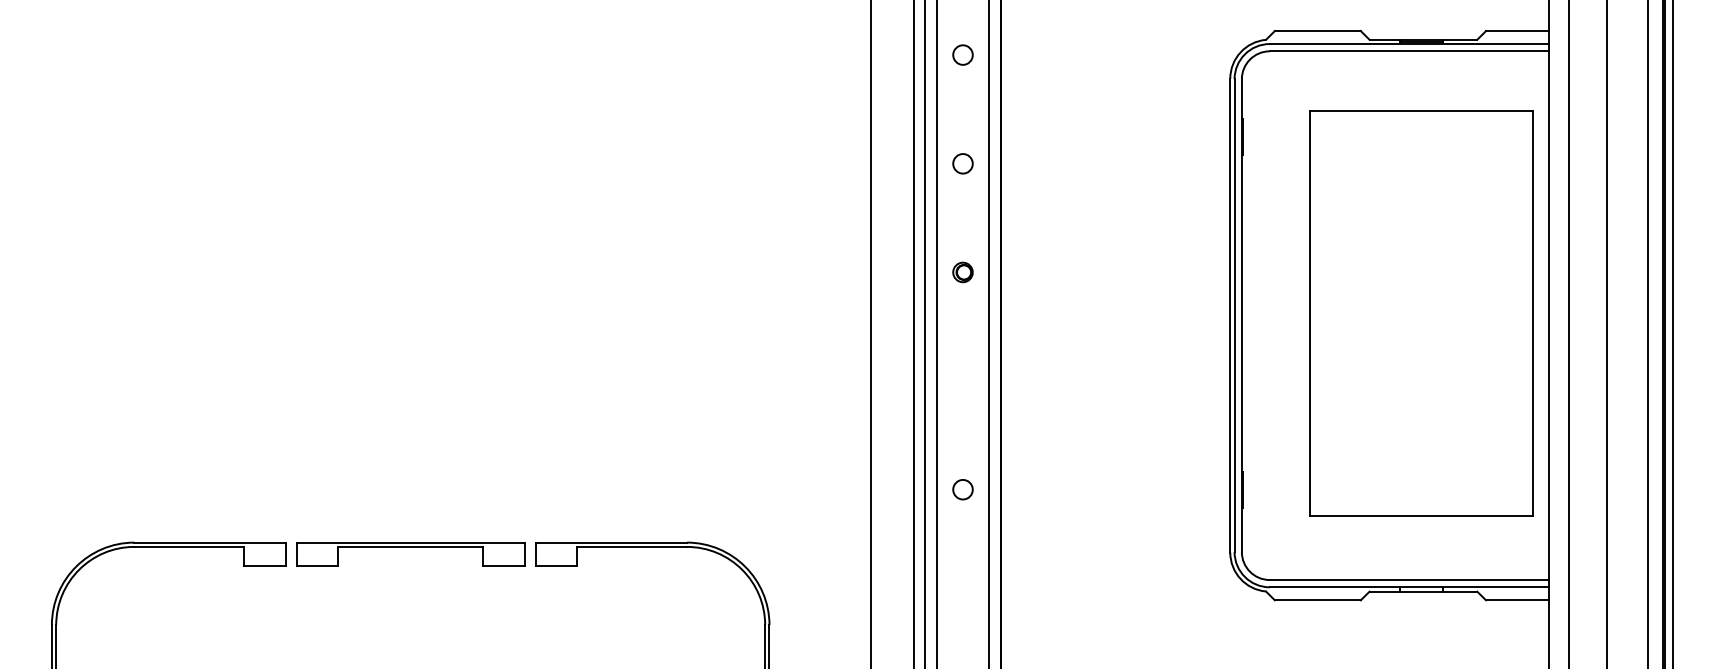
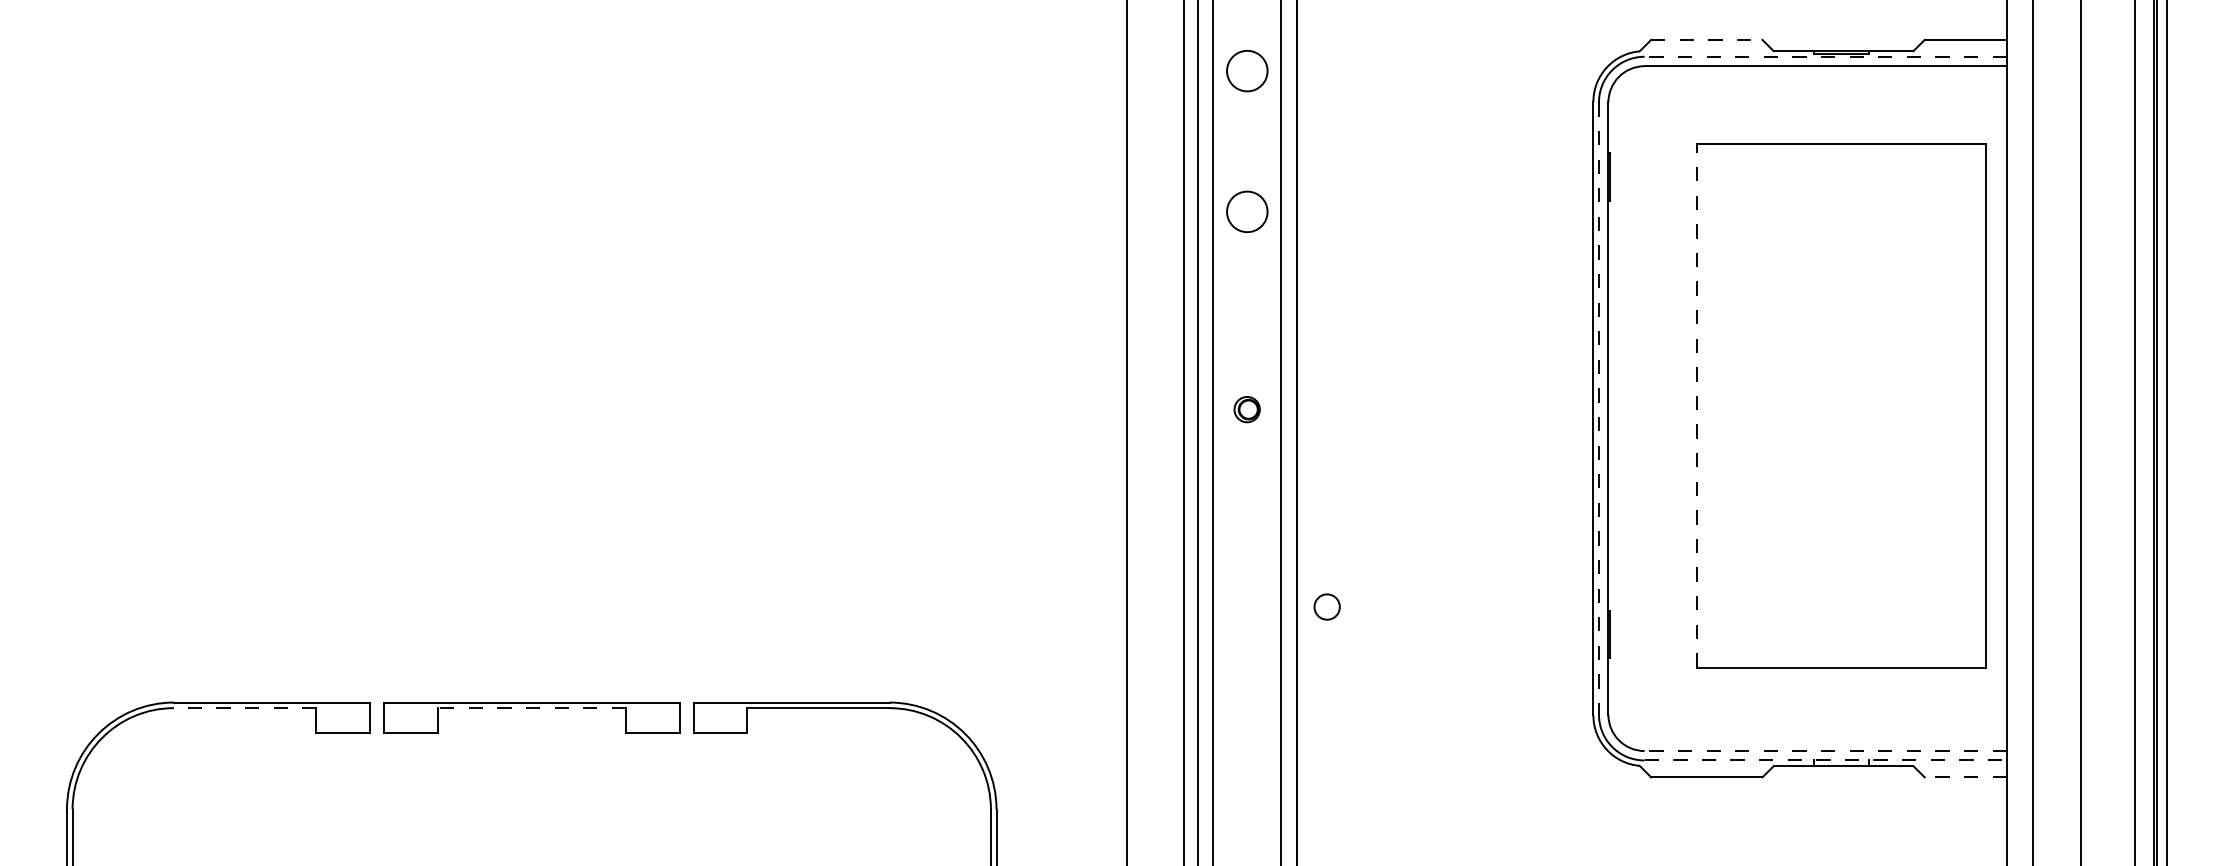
line: (1317, 30) -> (1706, 39), solid -> dashed
line: (1409, 43) -> (1825, 56), solid -> dashed
circle: (962, 54) -> (1246, 70), size x1.6
circle: (962, 163) -> (1246, 211), size x1.6
part: (962, 272) -> (1246, 409), moved
line: (1310, 313) -> (1697, 405), solid -> dashed
line: (1234, 316) -> (1598, 409), solid -> dashed
circle: (962, 489) -> (1326, 606), moved
line: (188, 547) -> (244, 708), solid -> dashed
line: (410, 547) -> (531, 708), solid -> dashed
line: (1409, 580) -> (1825, 751), solid -> dashed
line: (1410, 587) -> (1826, 760), solid -> dashed
line: (1517, 600) -> (1965, 777), solid -> dashed

